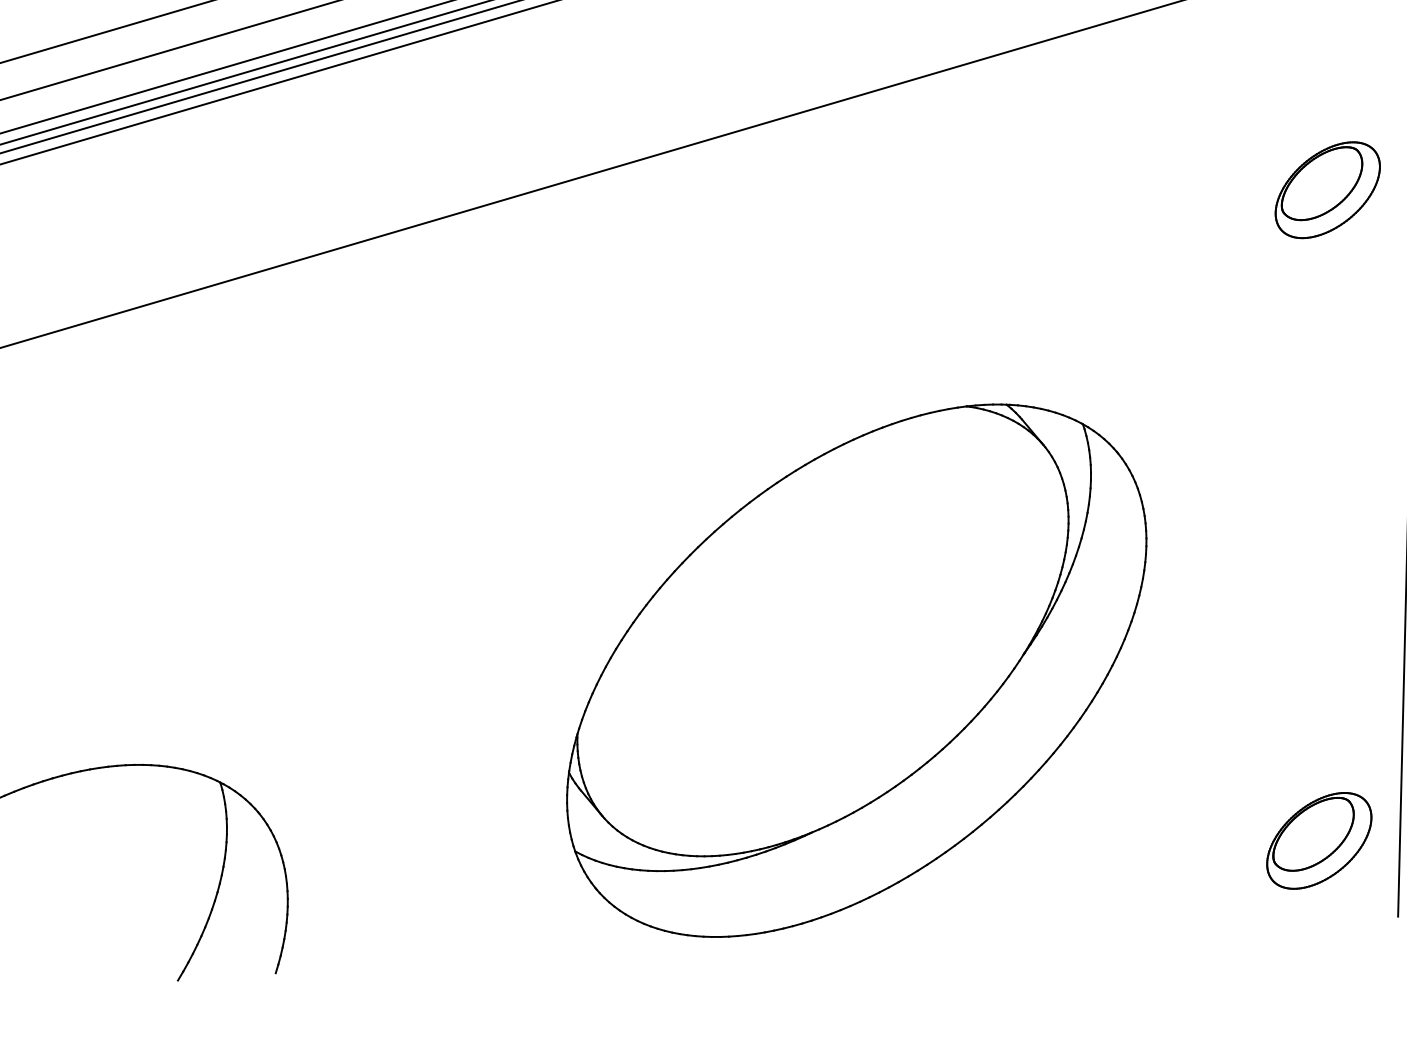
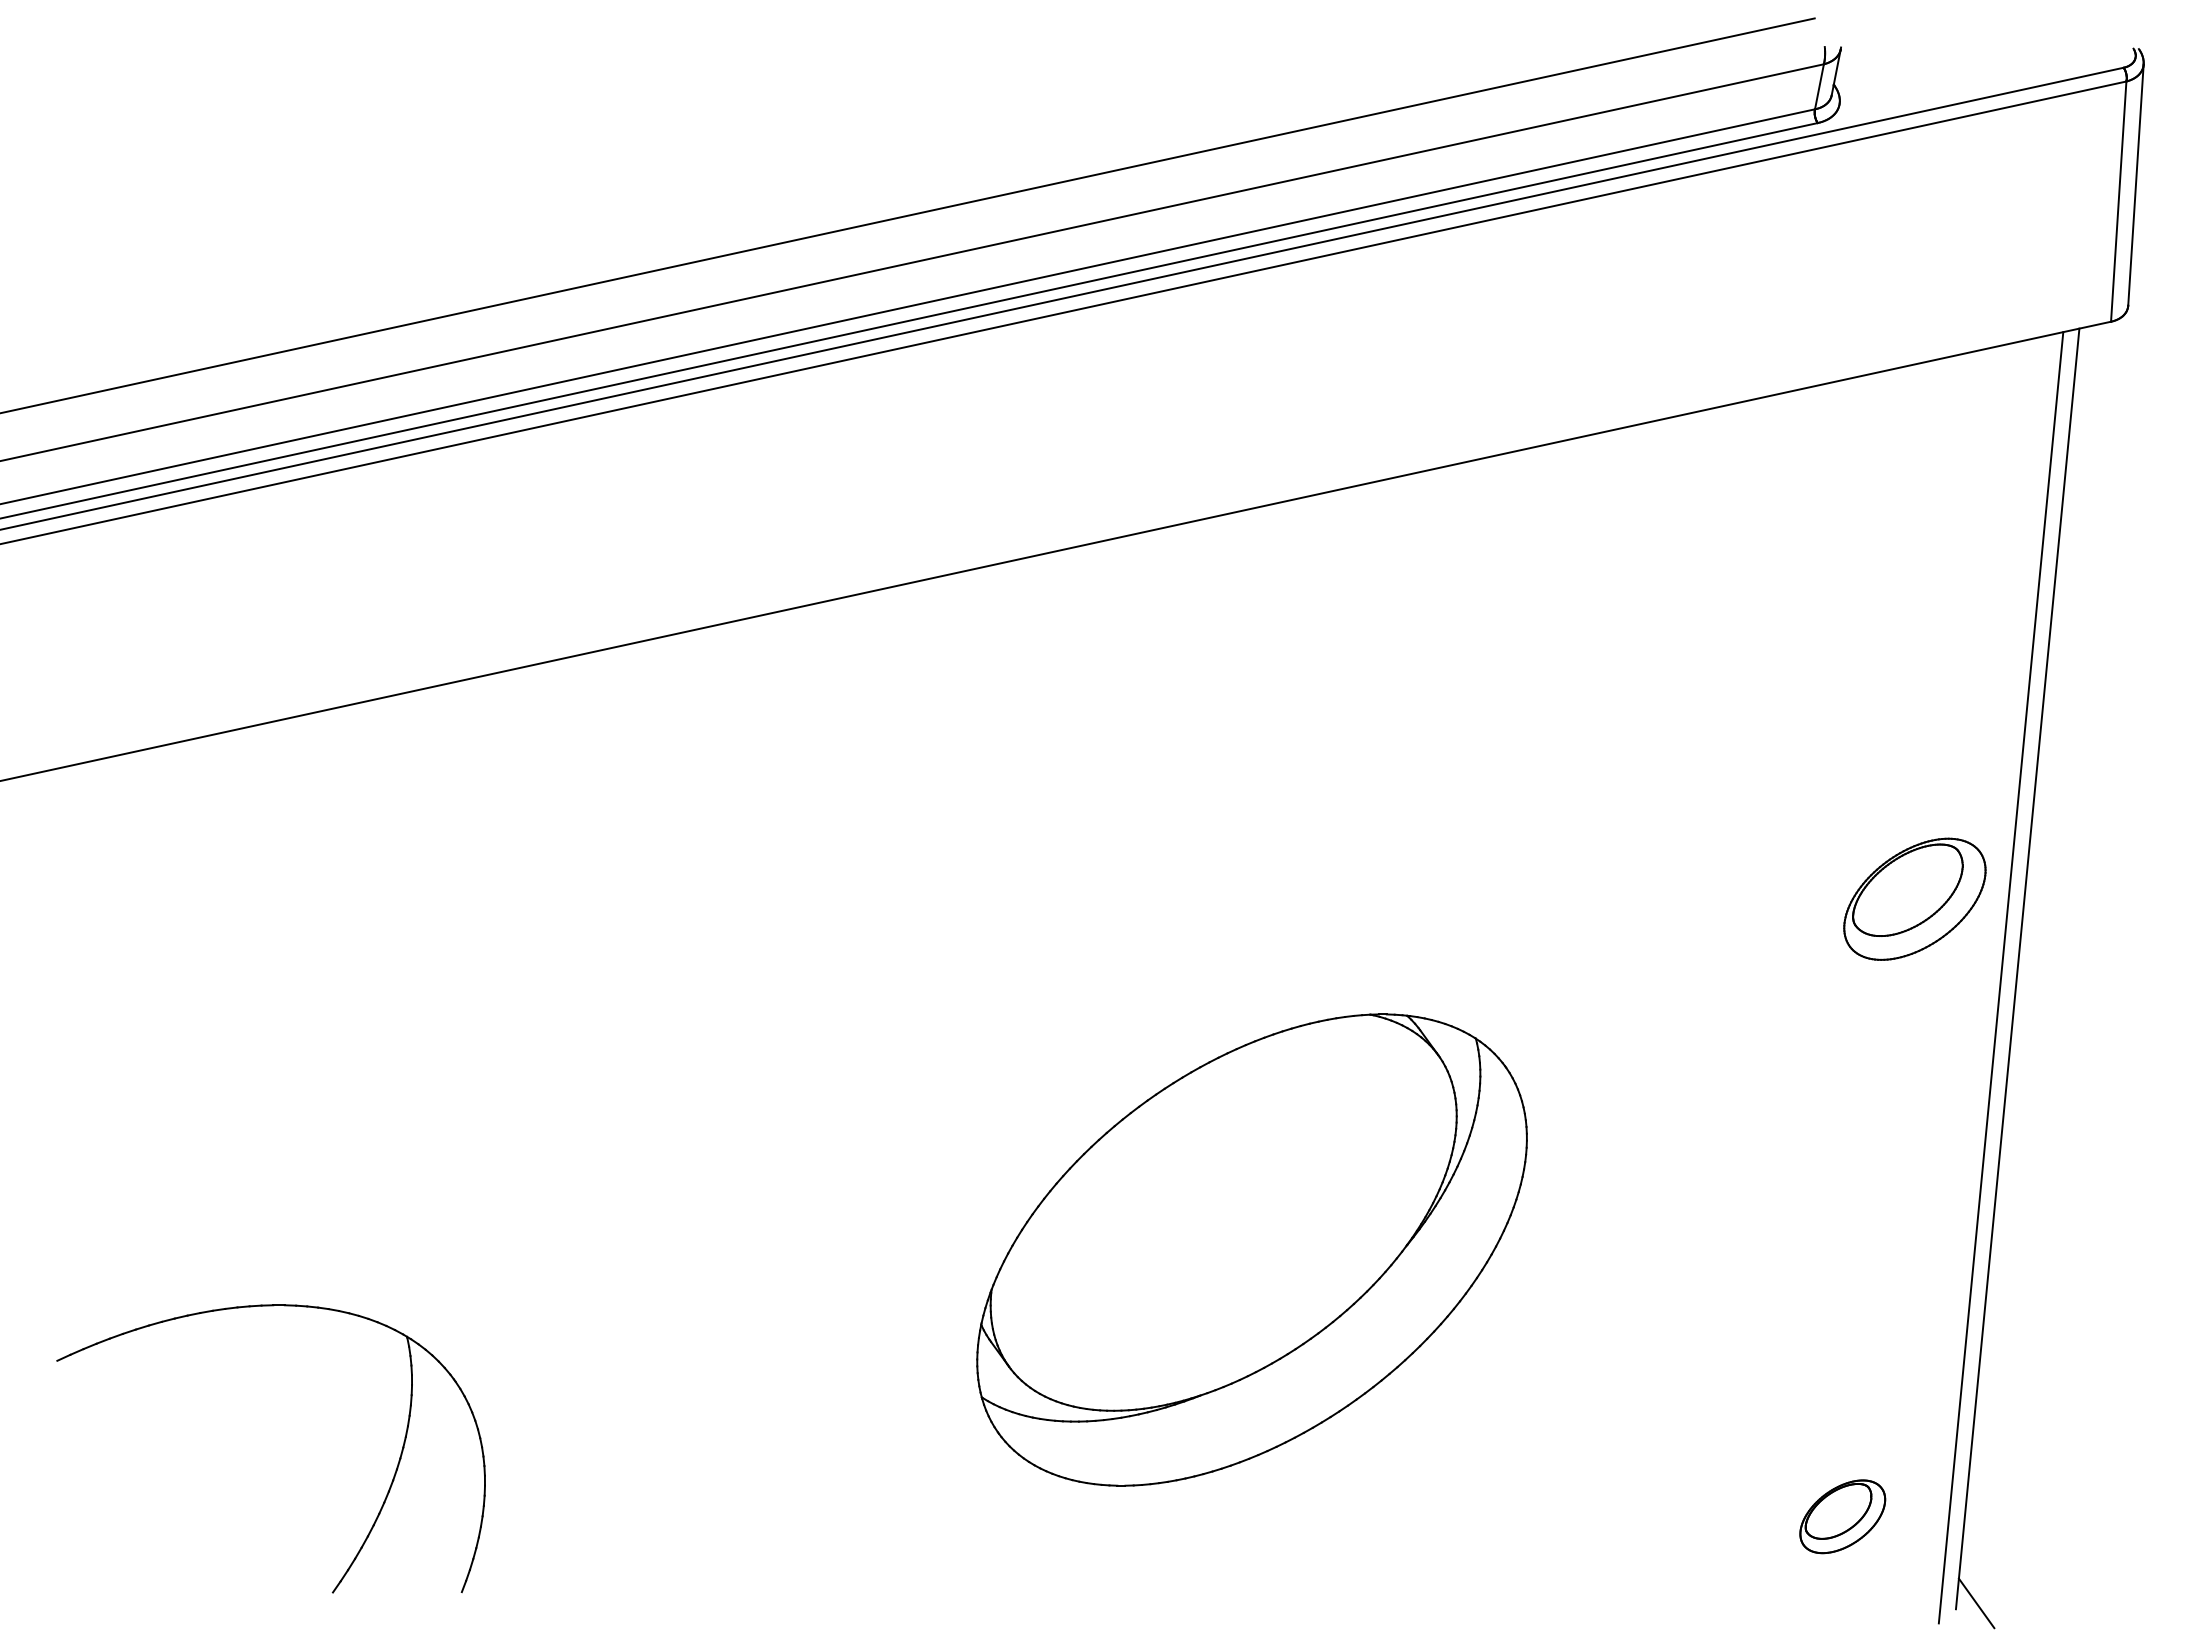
part: (1327, 189) -> (1914, 898), moved
part: (856, 670) -> (1251, 1249), size x0.7
part: (1319, 840) -> (1842, 1516), size x0.6

